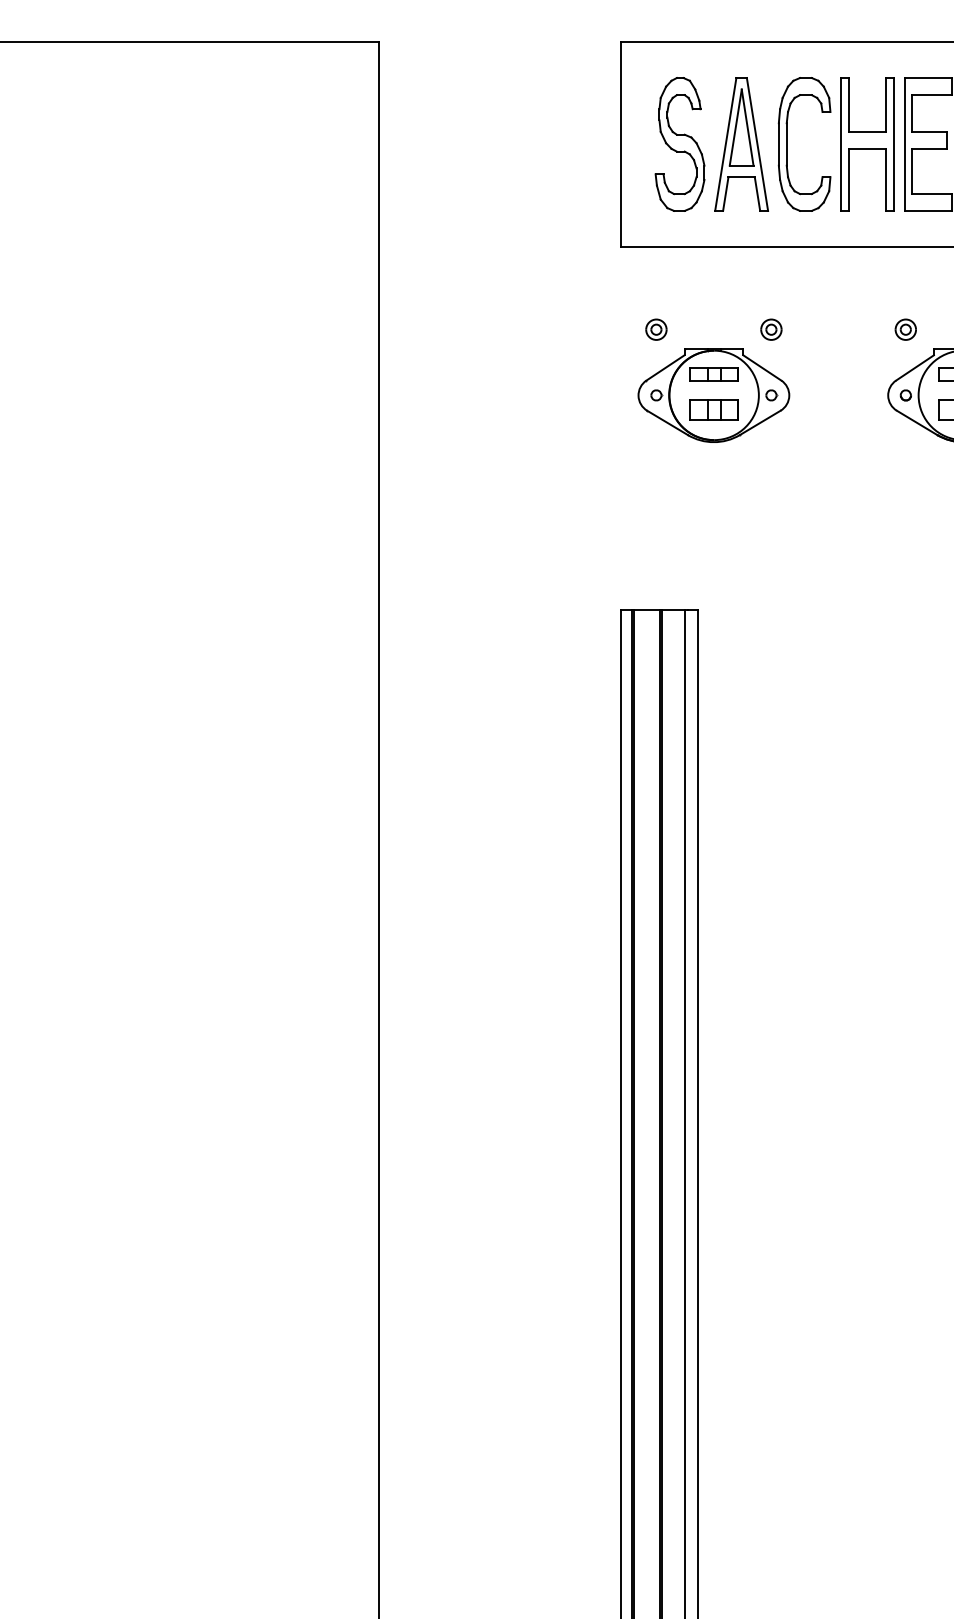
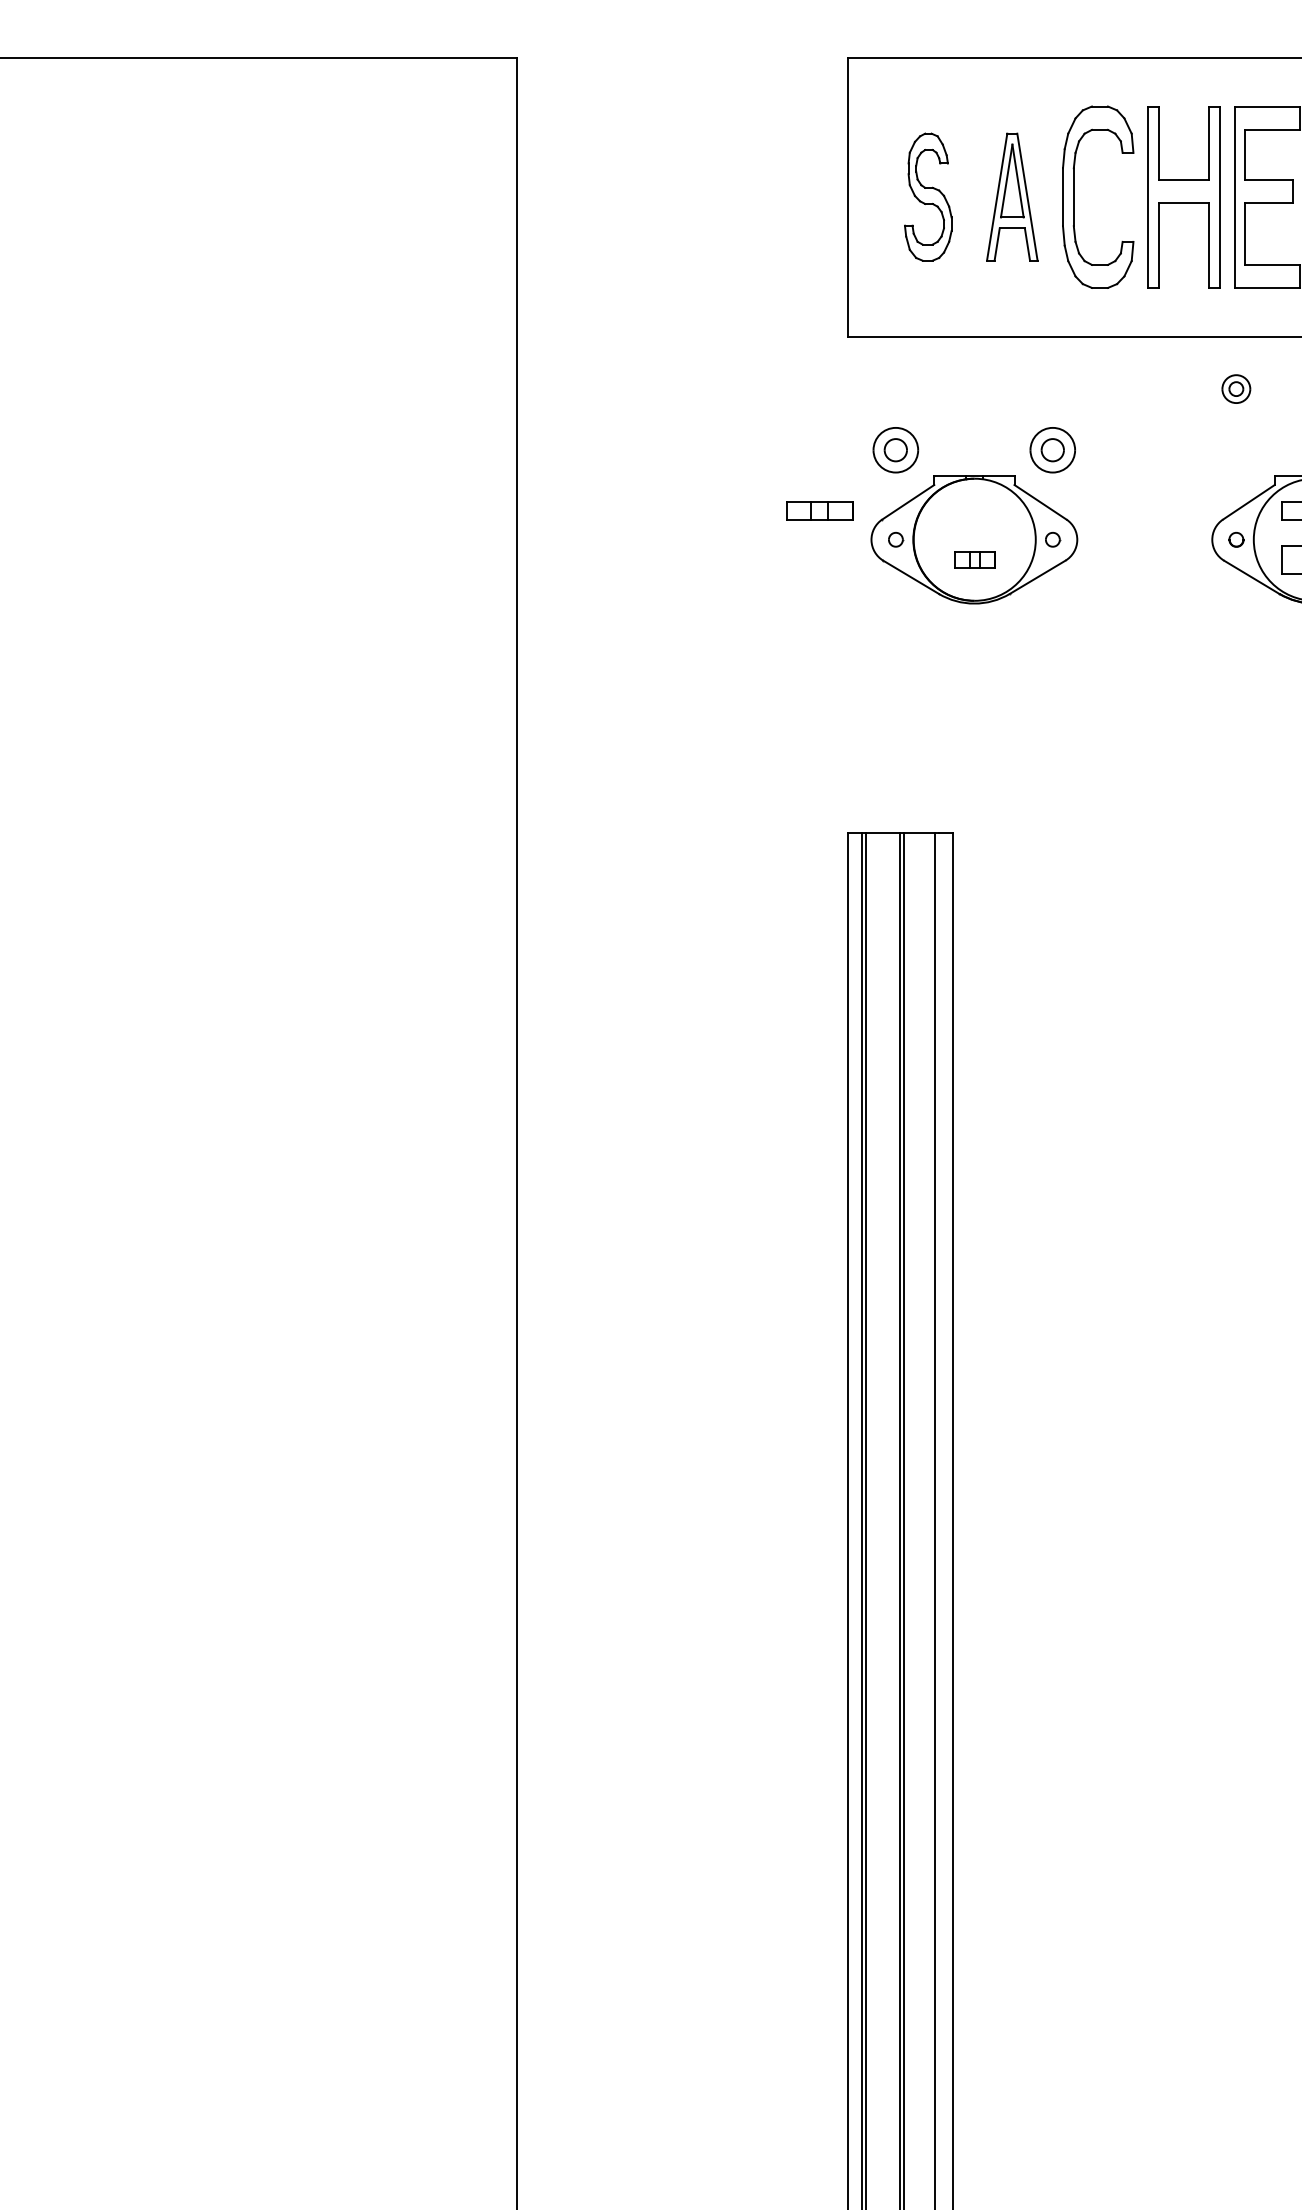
part: (680, 143) -> (928, 196), size x0.7
part: (741, 143) -> (1012, 196), size x0.7
part: (656, 329) -> (895, 449), size x1.6
part: (771, 329) -> (1052, 449), size x1.6
part: (905, 329) -> (1236, 388), moved
part: (713, 373) -> (819, 510), moved
part: (713, 409) -> (974, 559), size x0.6

